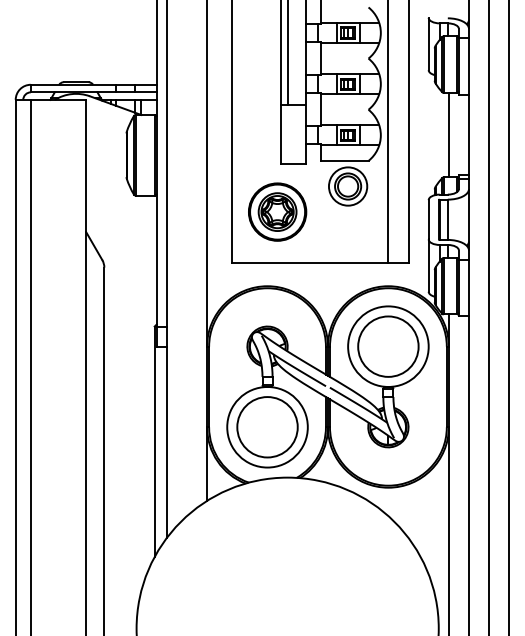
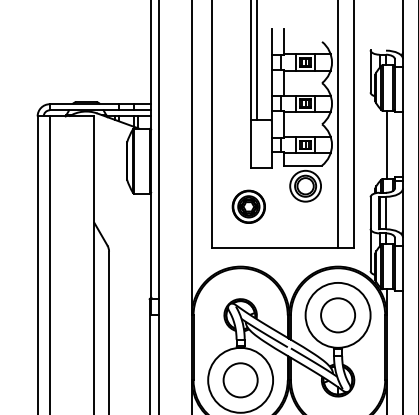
part: (277, 211) -> (248, 206), size x0.7
circle: (388, 346) -> (338, 315), size x0.7
circle: (267, 427) -> (240, 380), size x0.7

